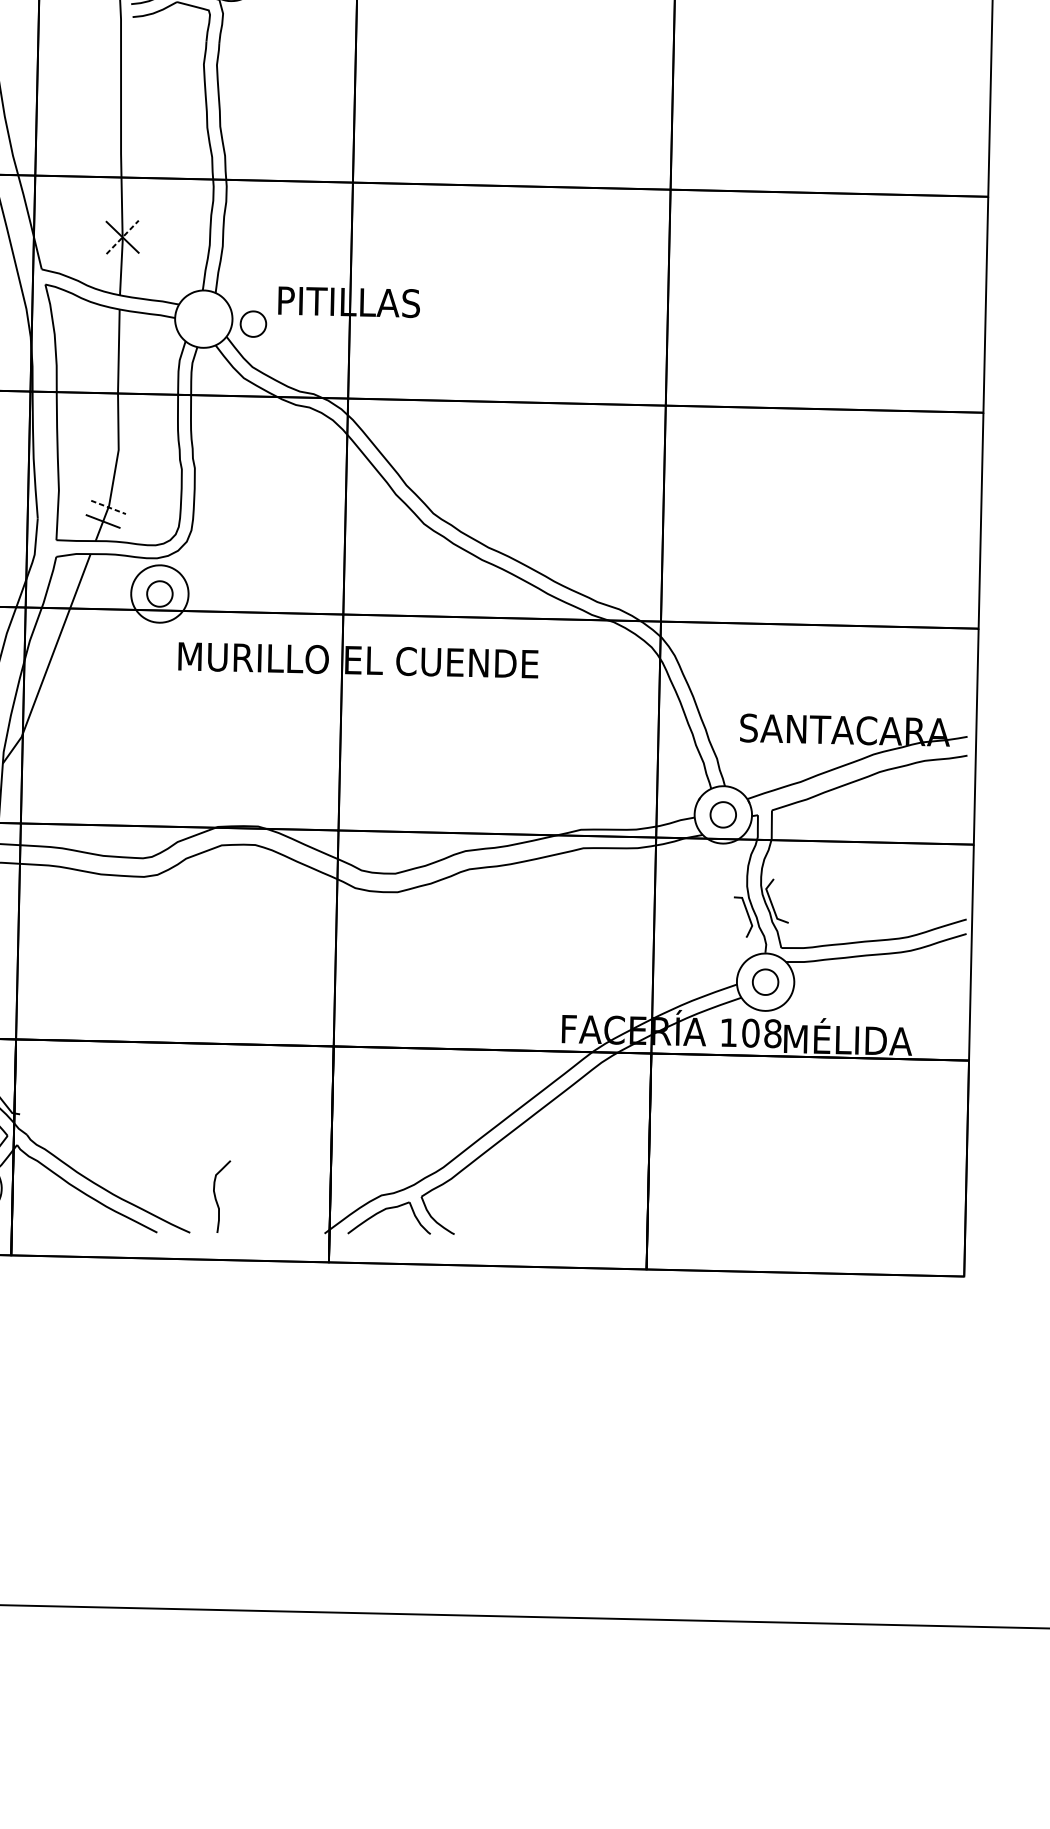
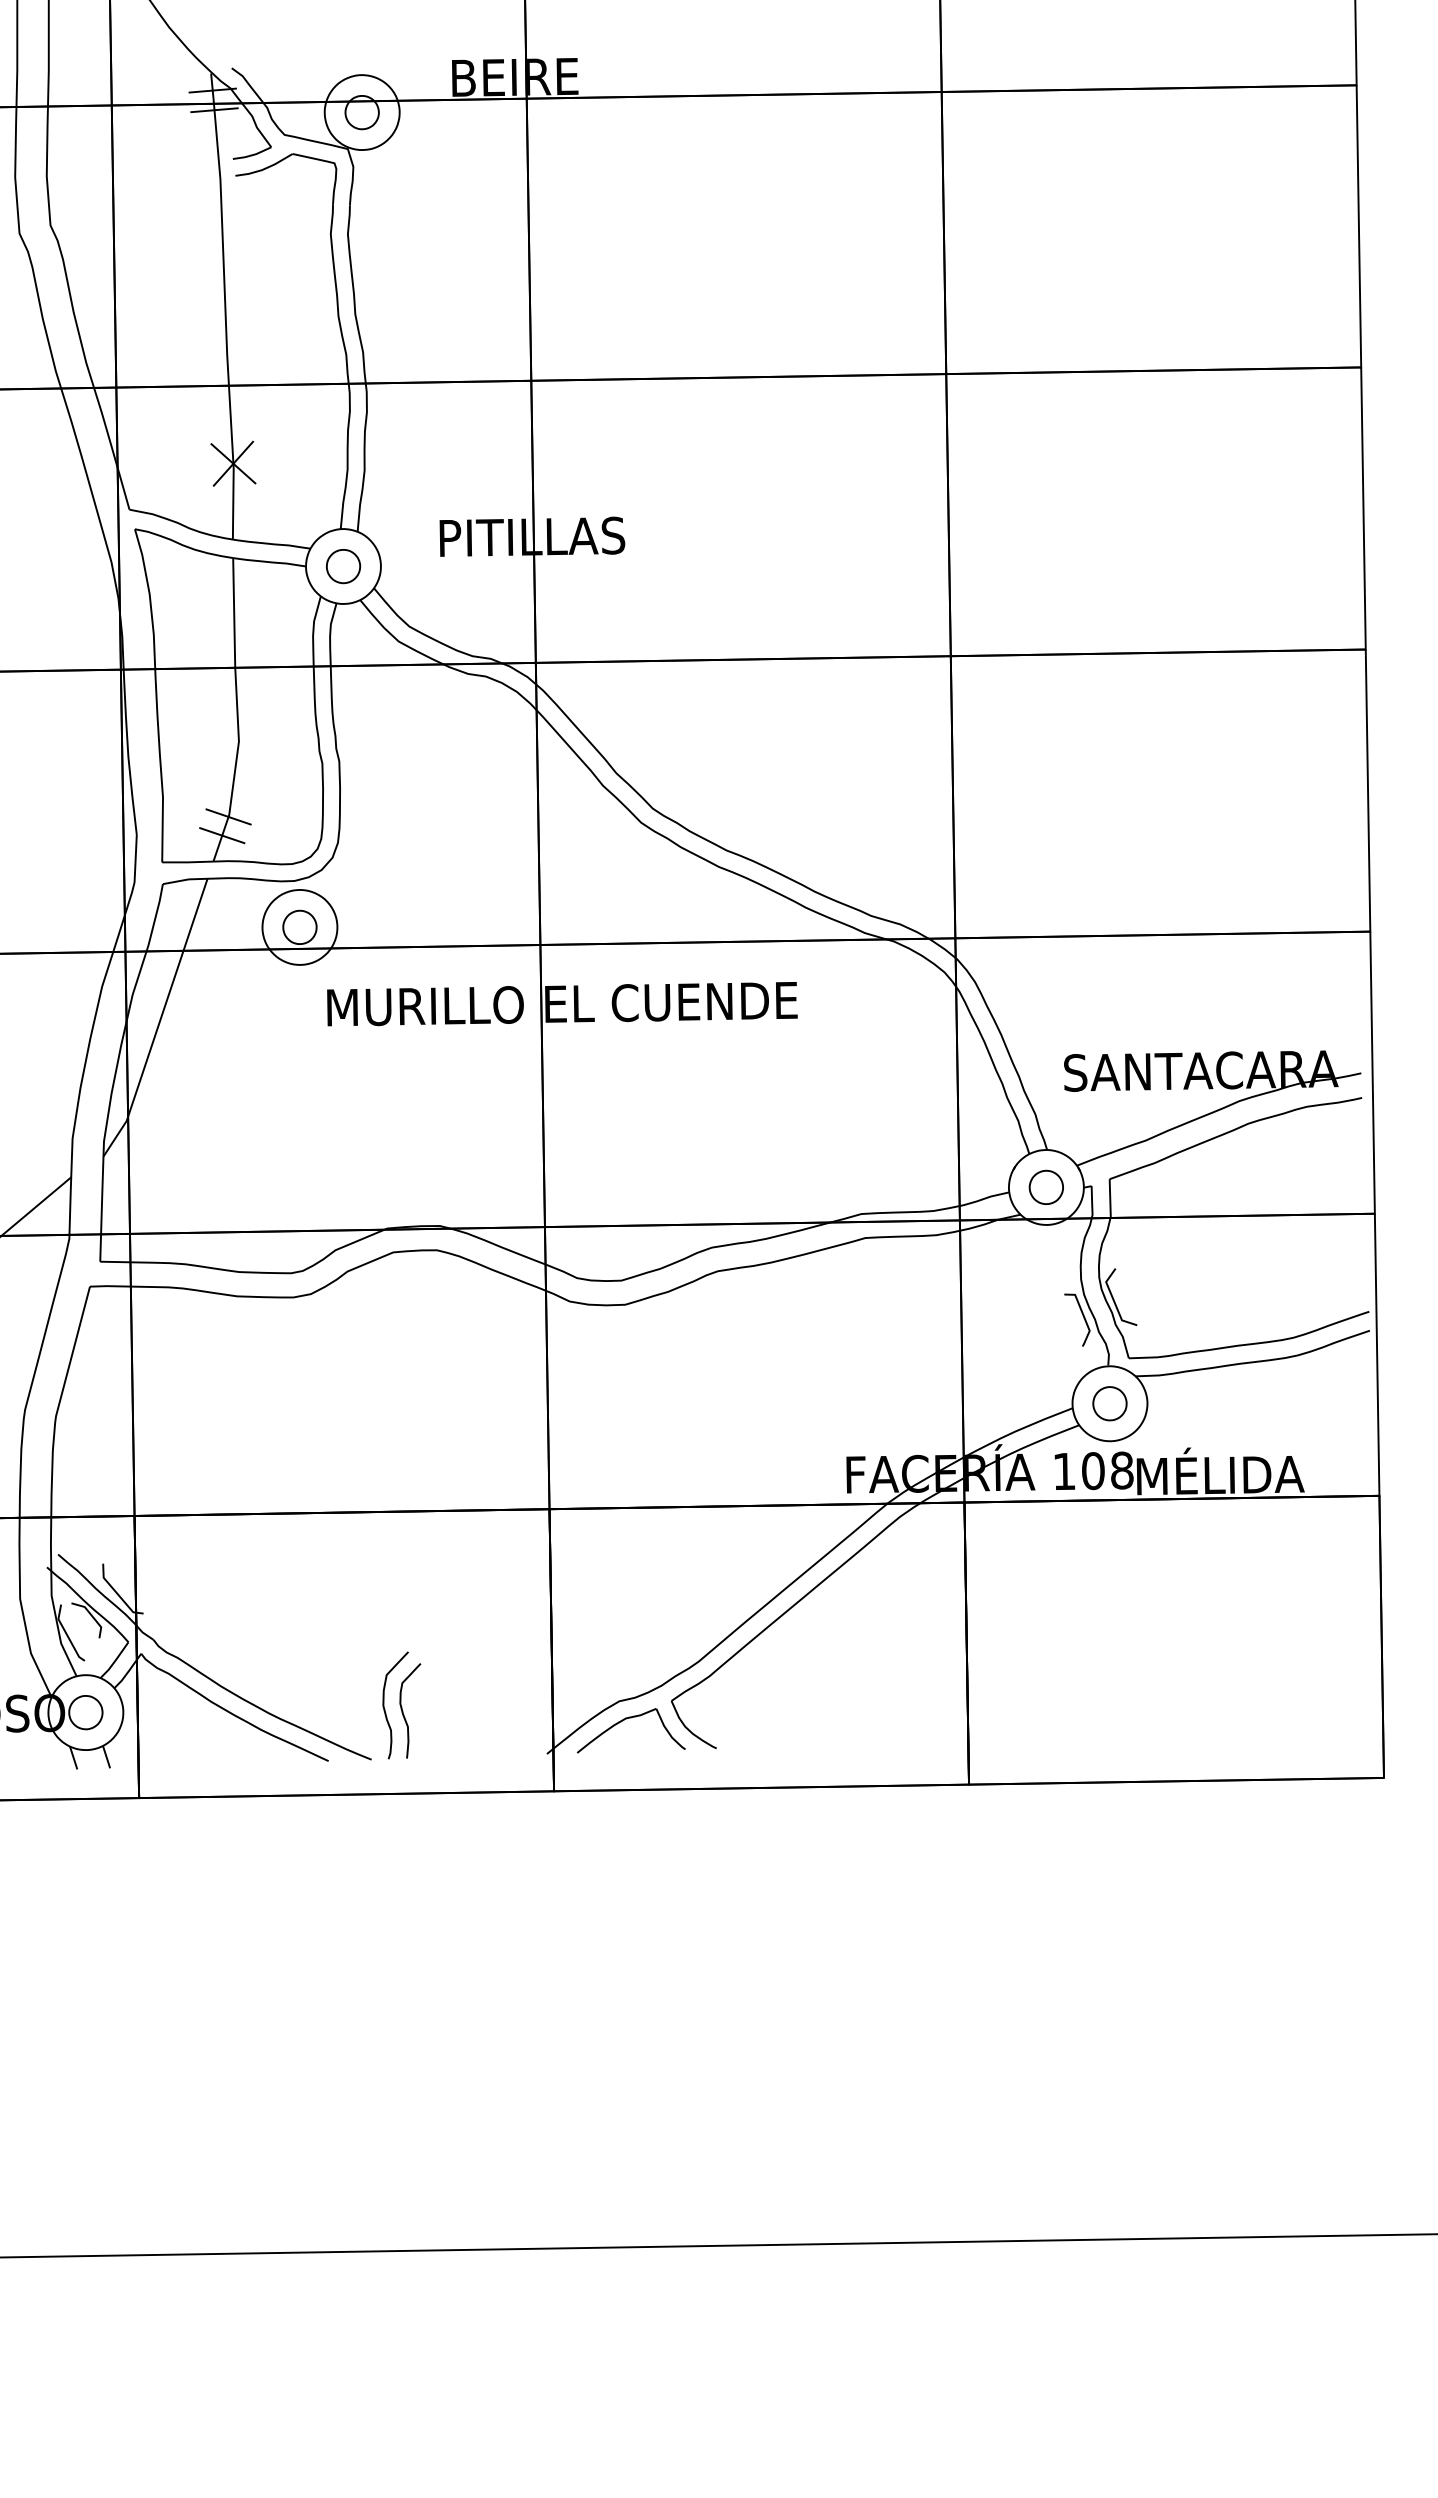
line: (122, 237) -> (233, 463), dashed -> solid
part: (253, 324) -> (343, 566), moved
line: (109, 507) -> (229, 817), dashed -> solid
curve: (202, 1194) -> (385, 1709), added

